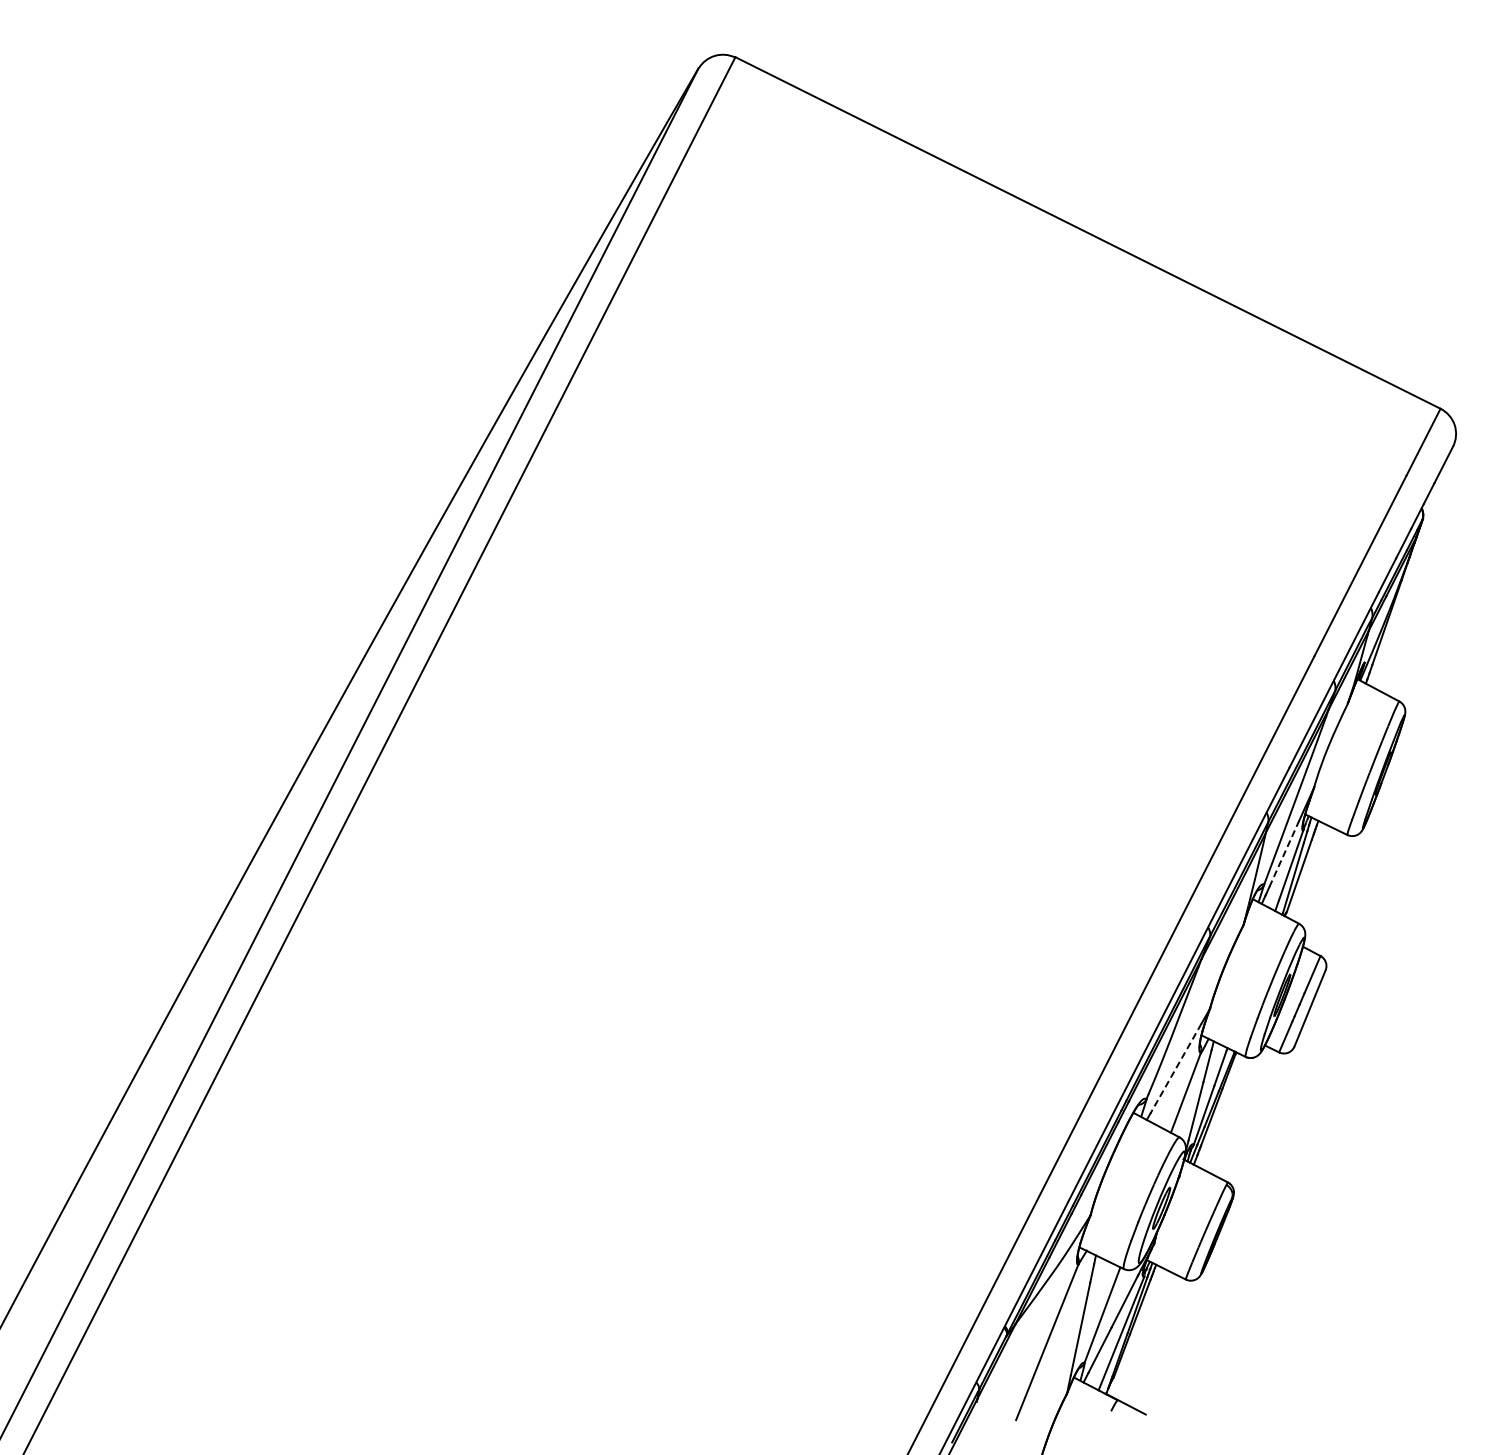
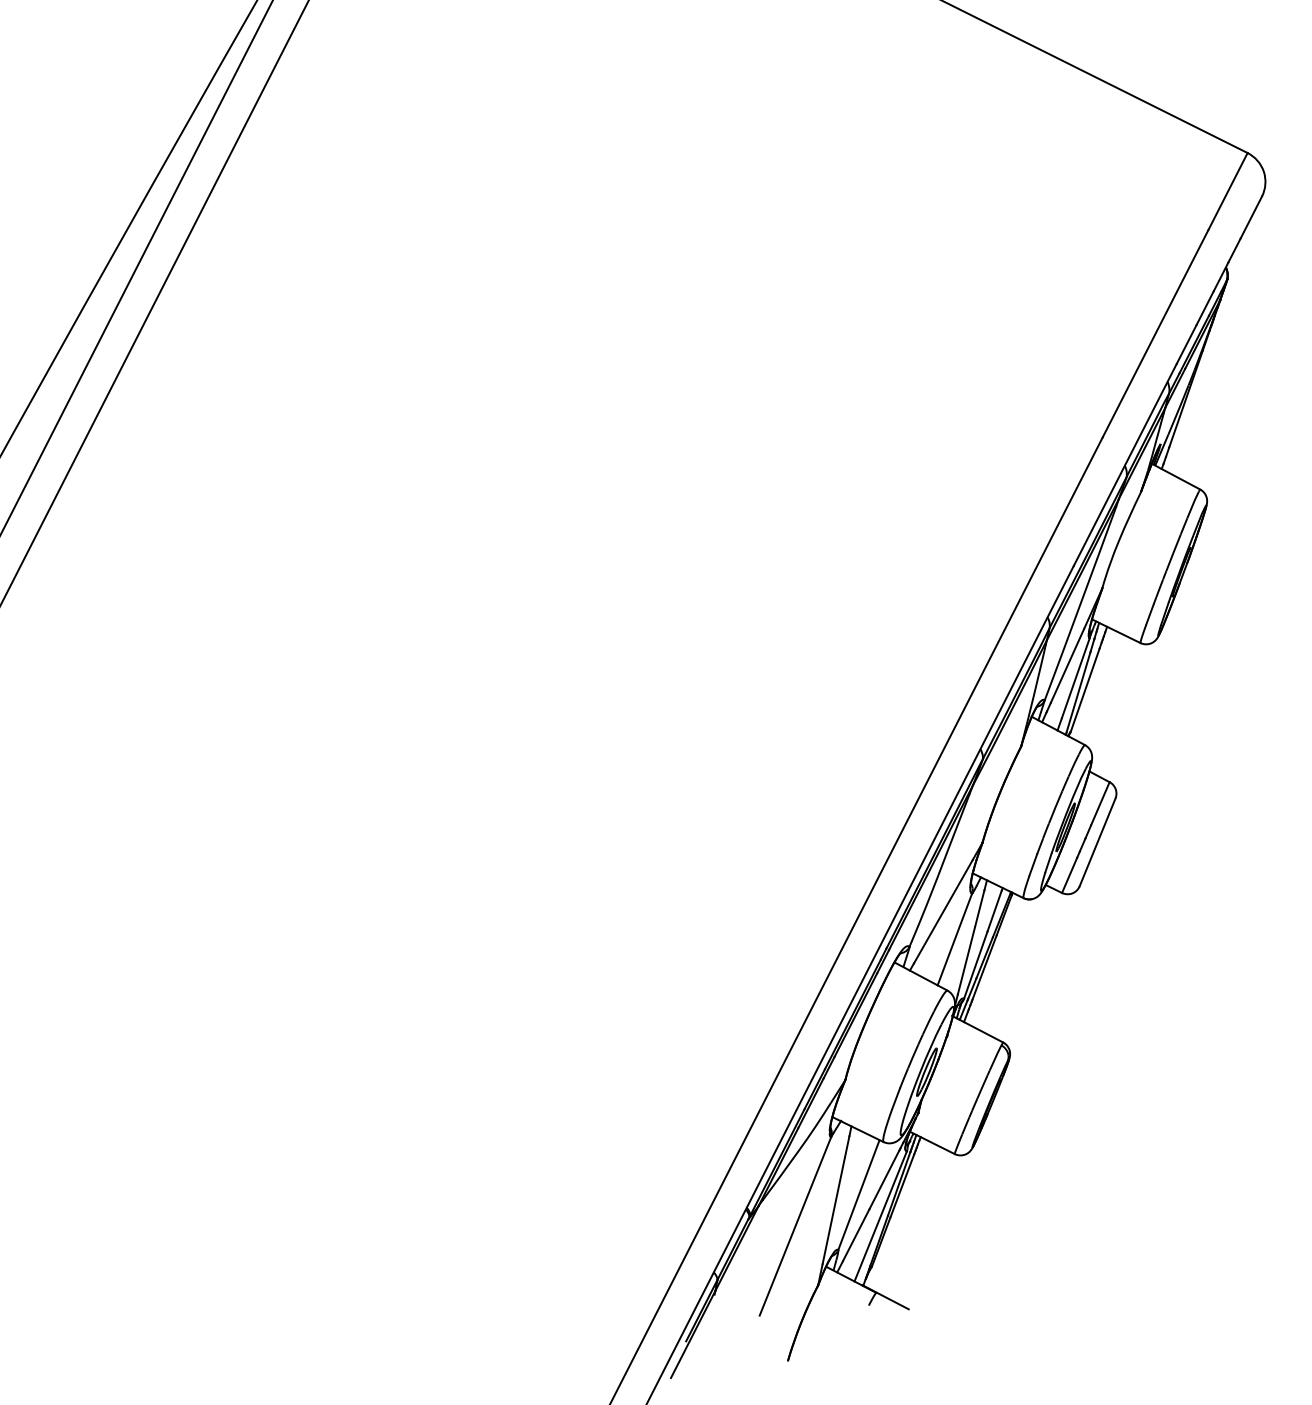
line: (1284, 854) -> (1068, 665), dashed -> solid
line: (1175, 1068) -> (942, 911), dashed -> solid

